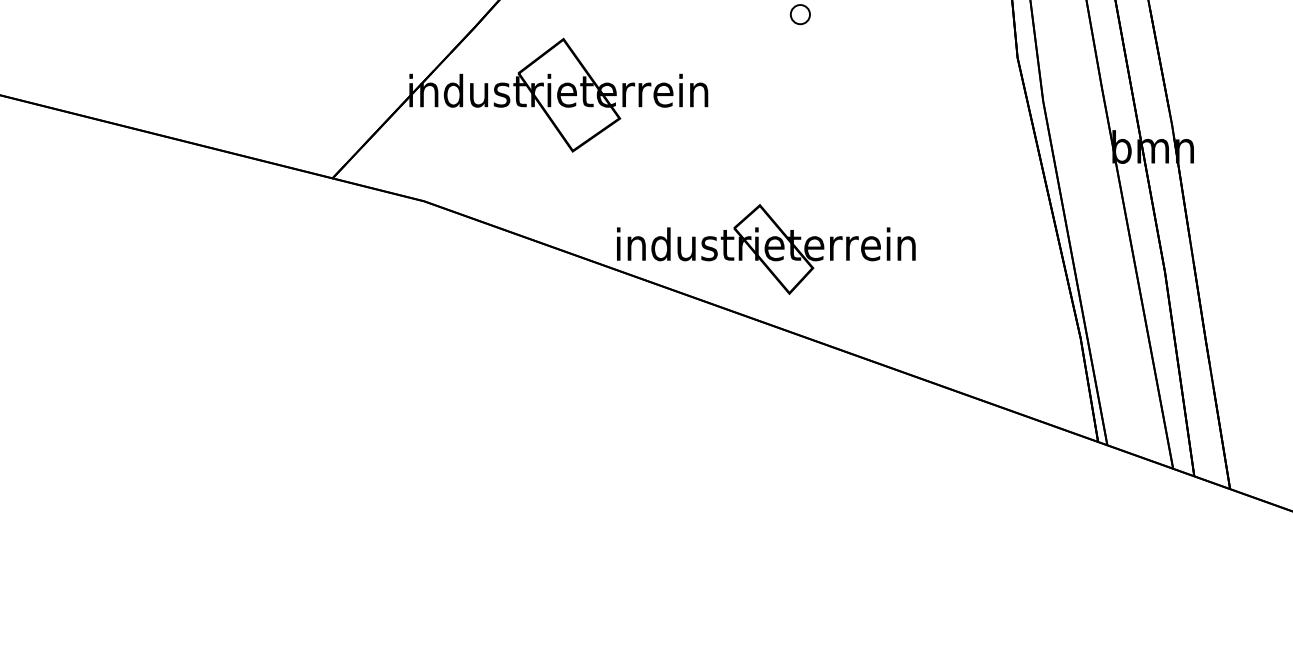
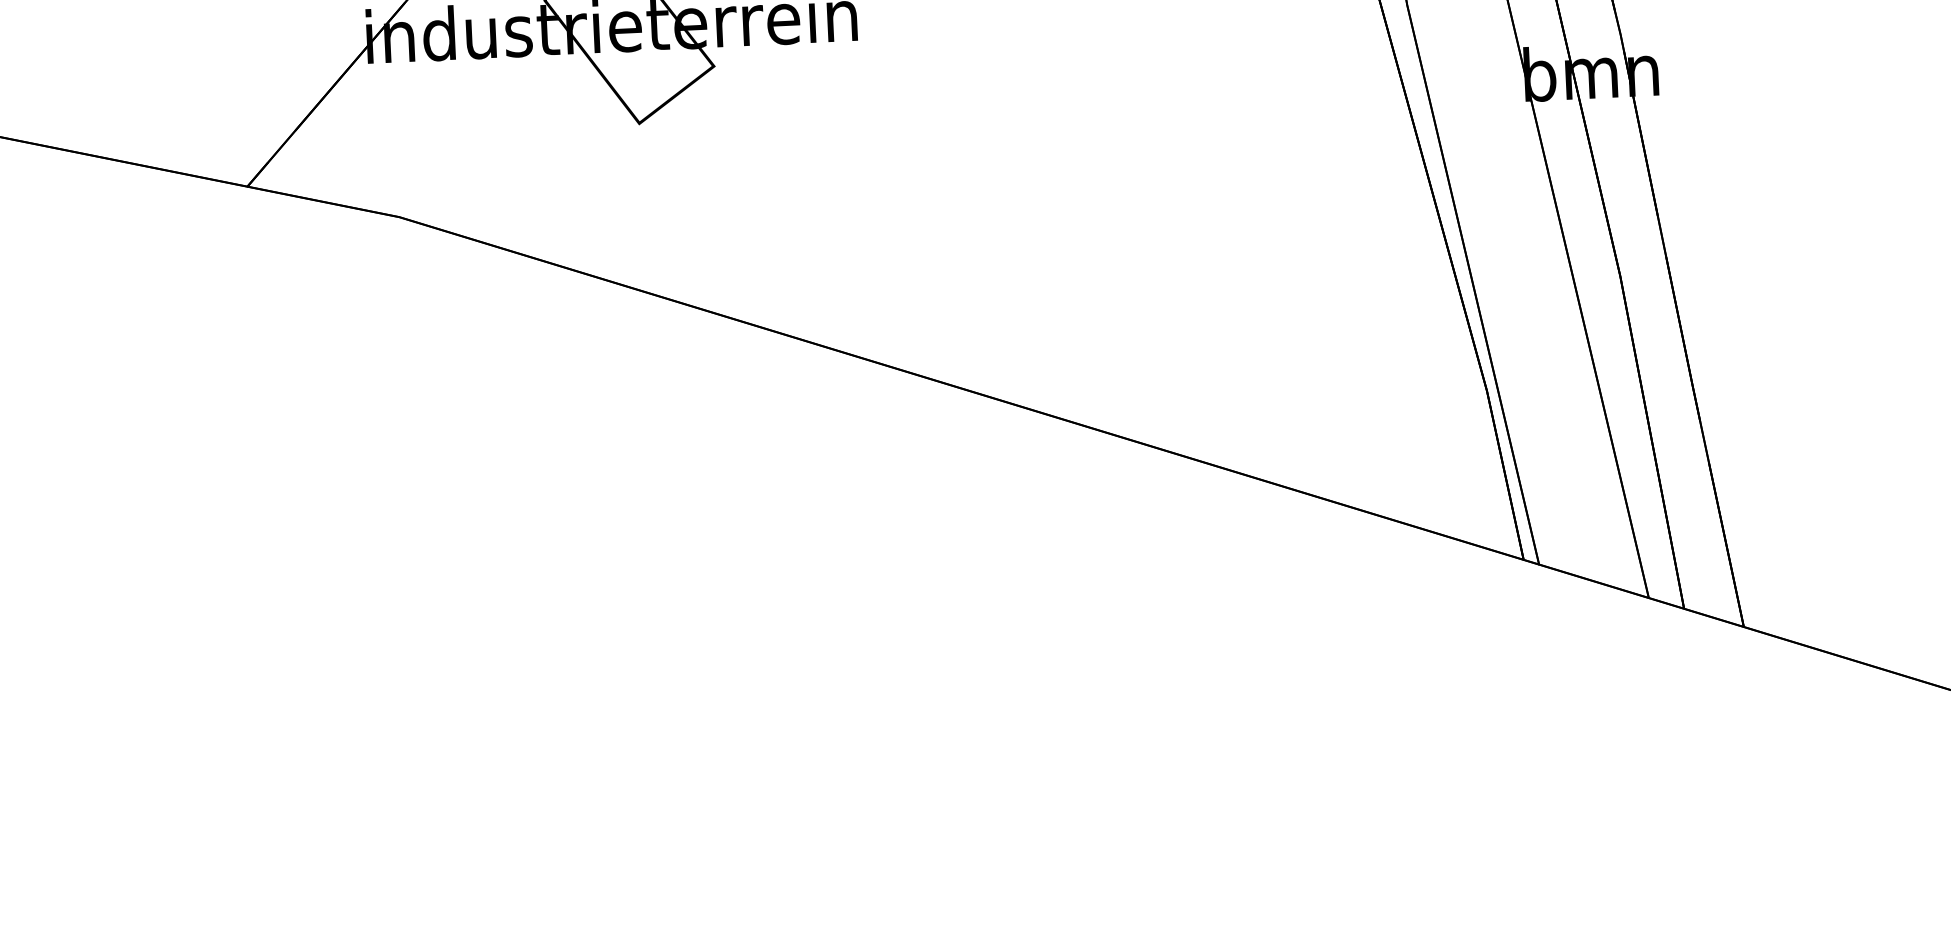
part: (766, 249) -> (964, 269), removed

